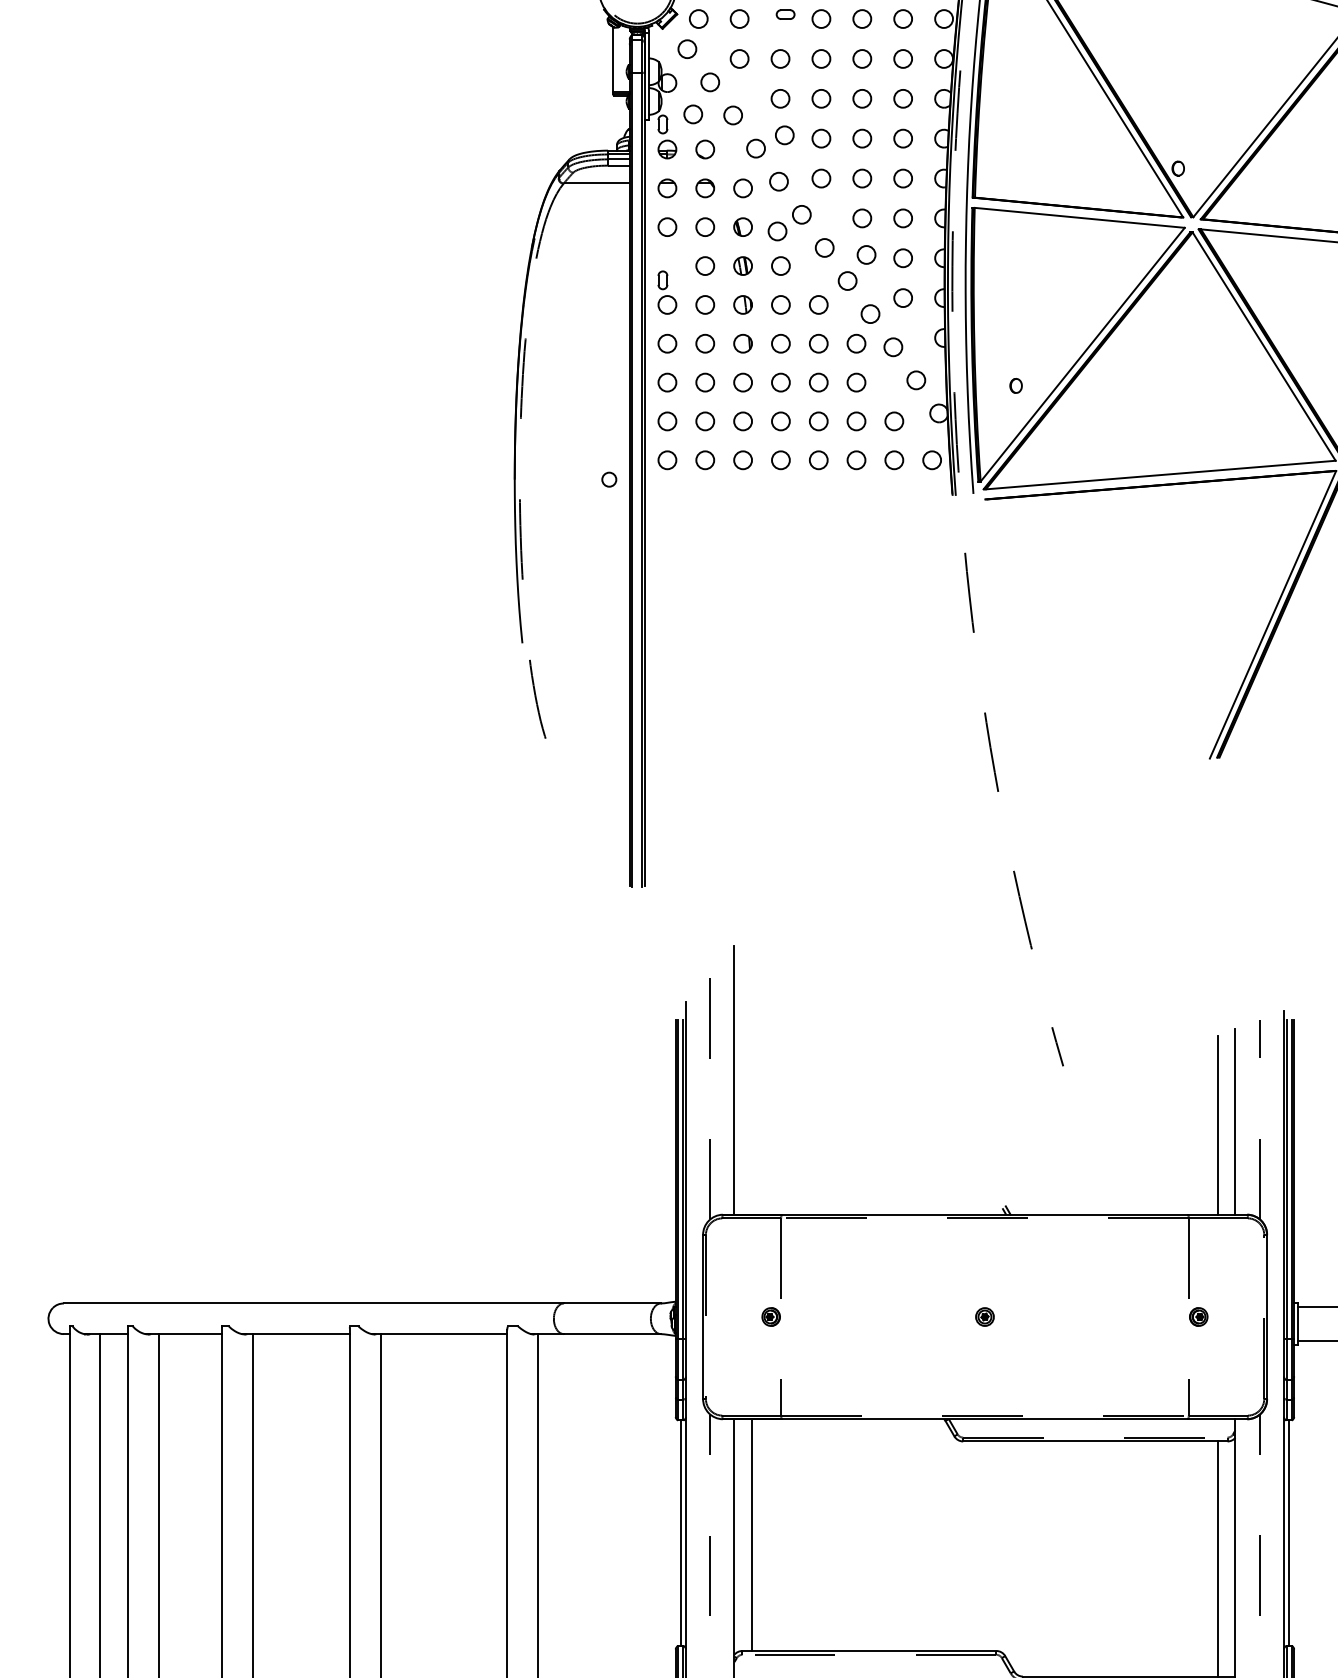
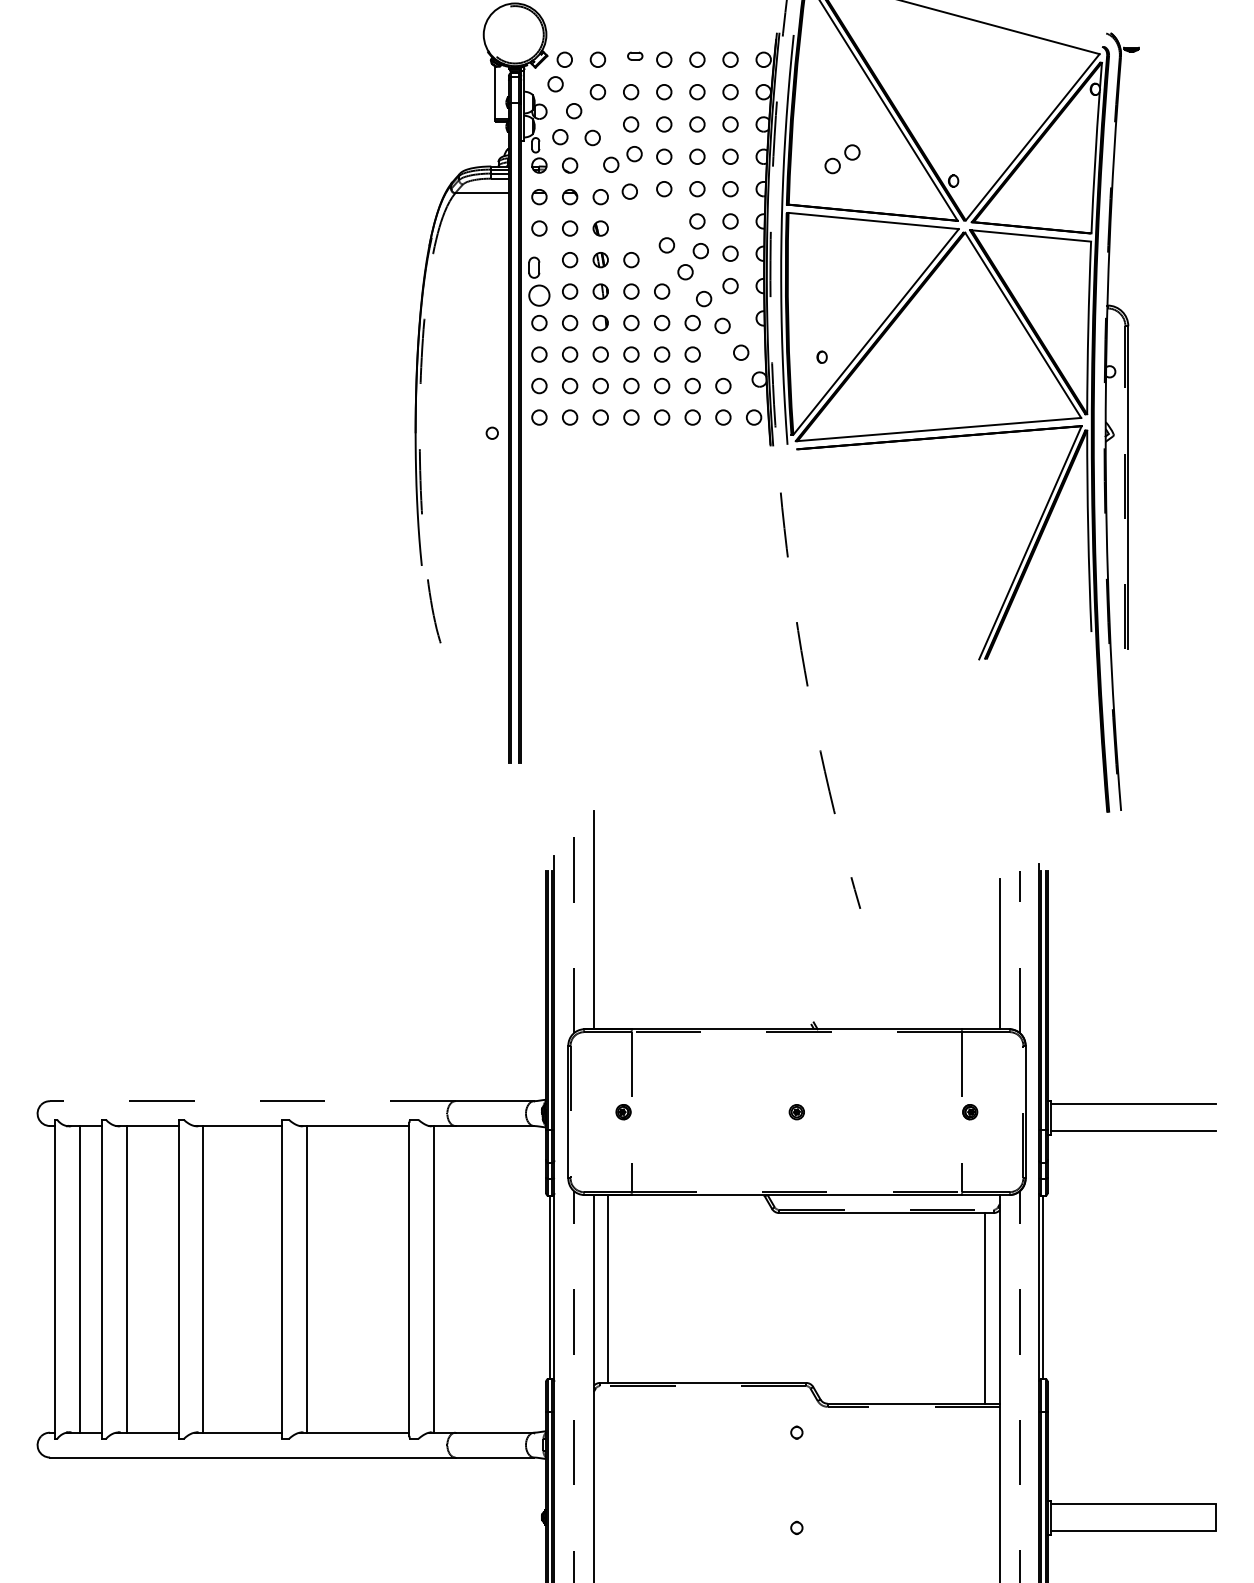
part: (789, 223) -> (842, 159), moved
part: (667, 292) -> (539, 281), size x1.4
line: (1217, 1125) -> (985, 956), removed
line: (313, 1303) -> (252, 1101), solid -> dashed

